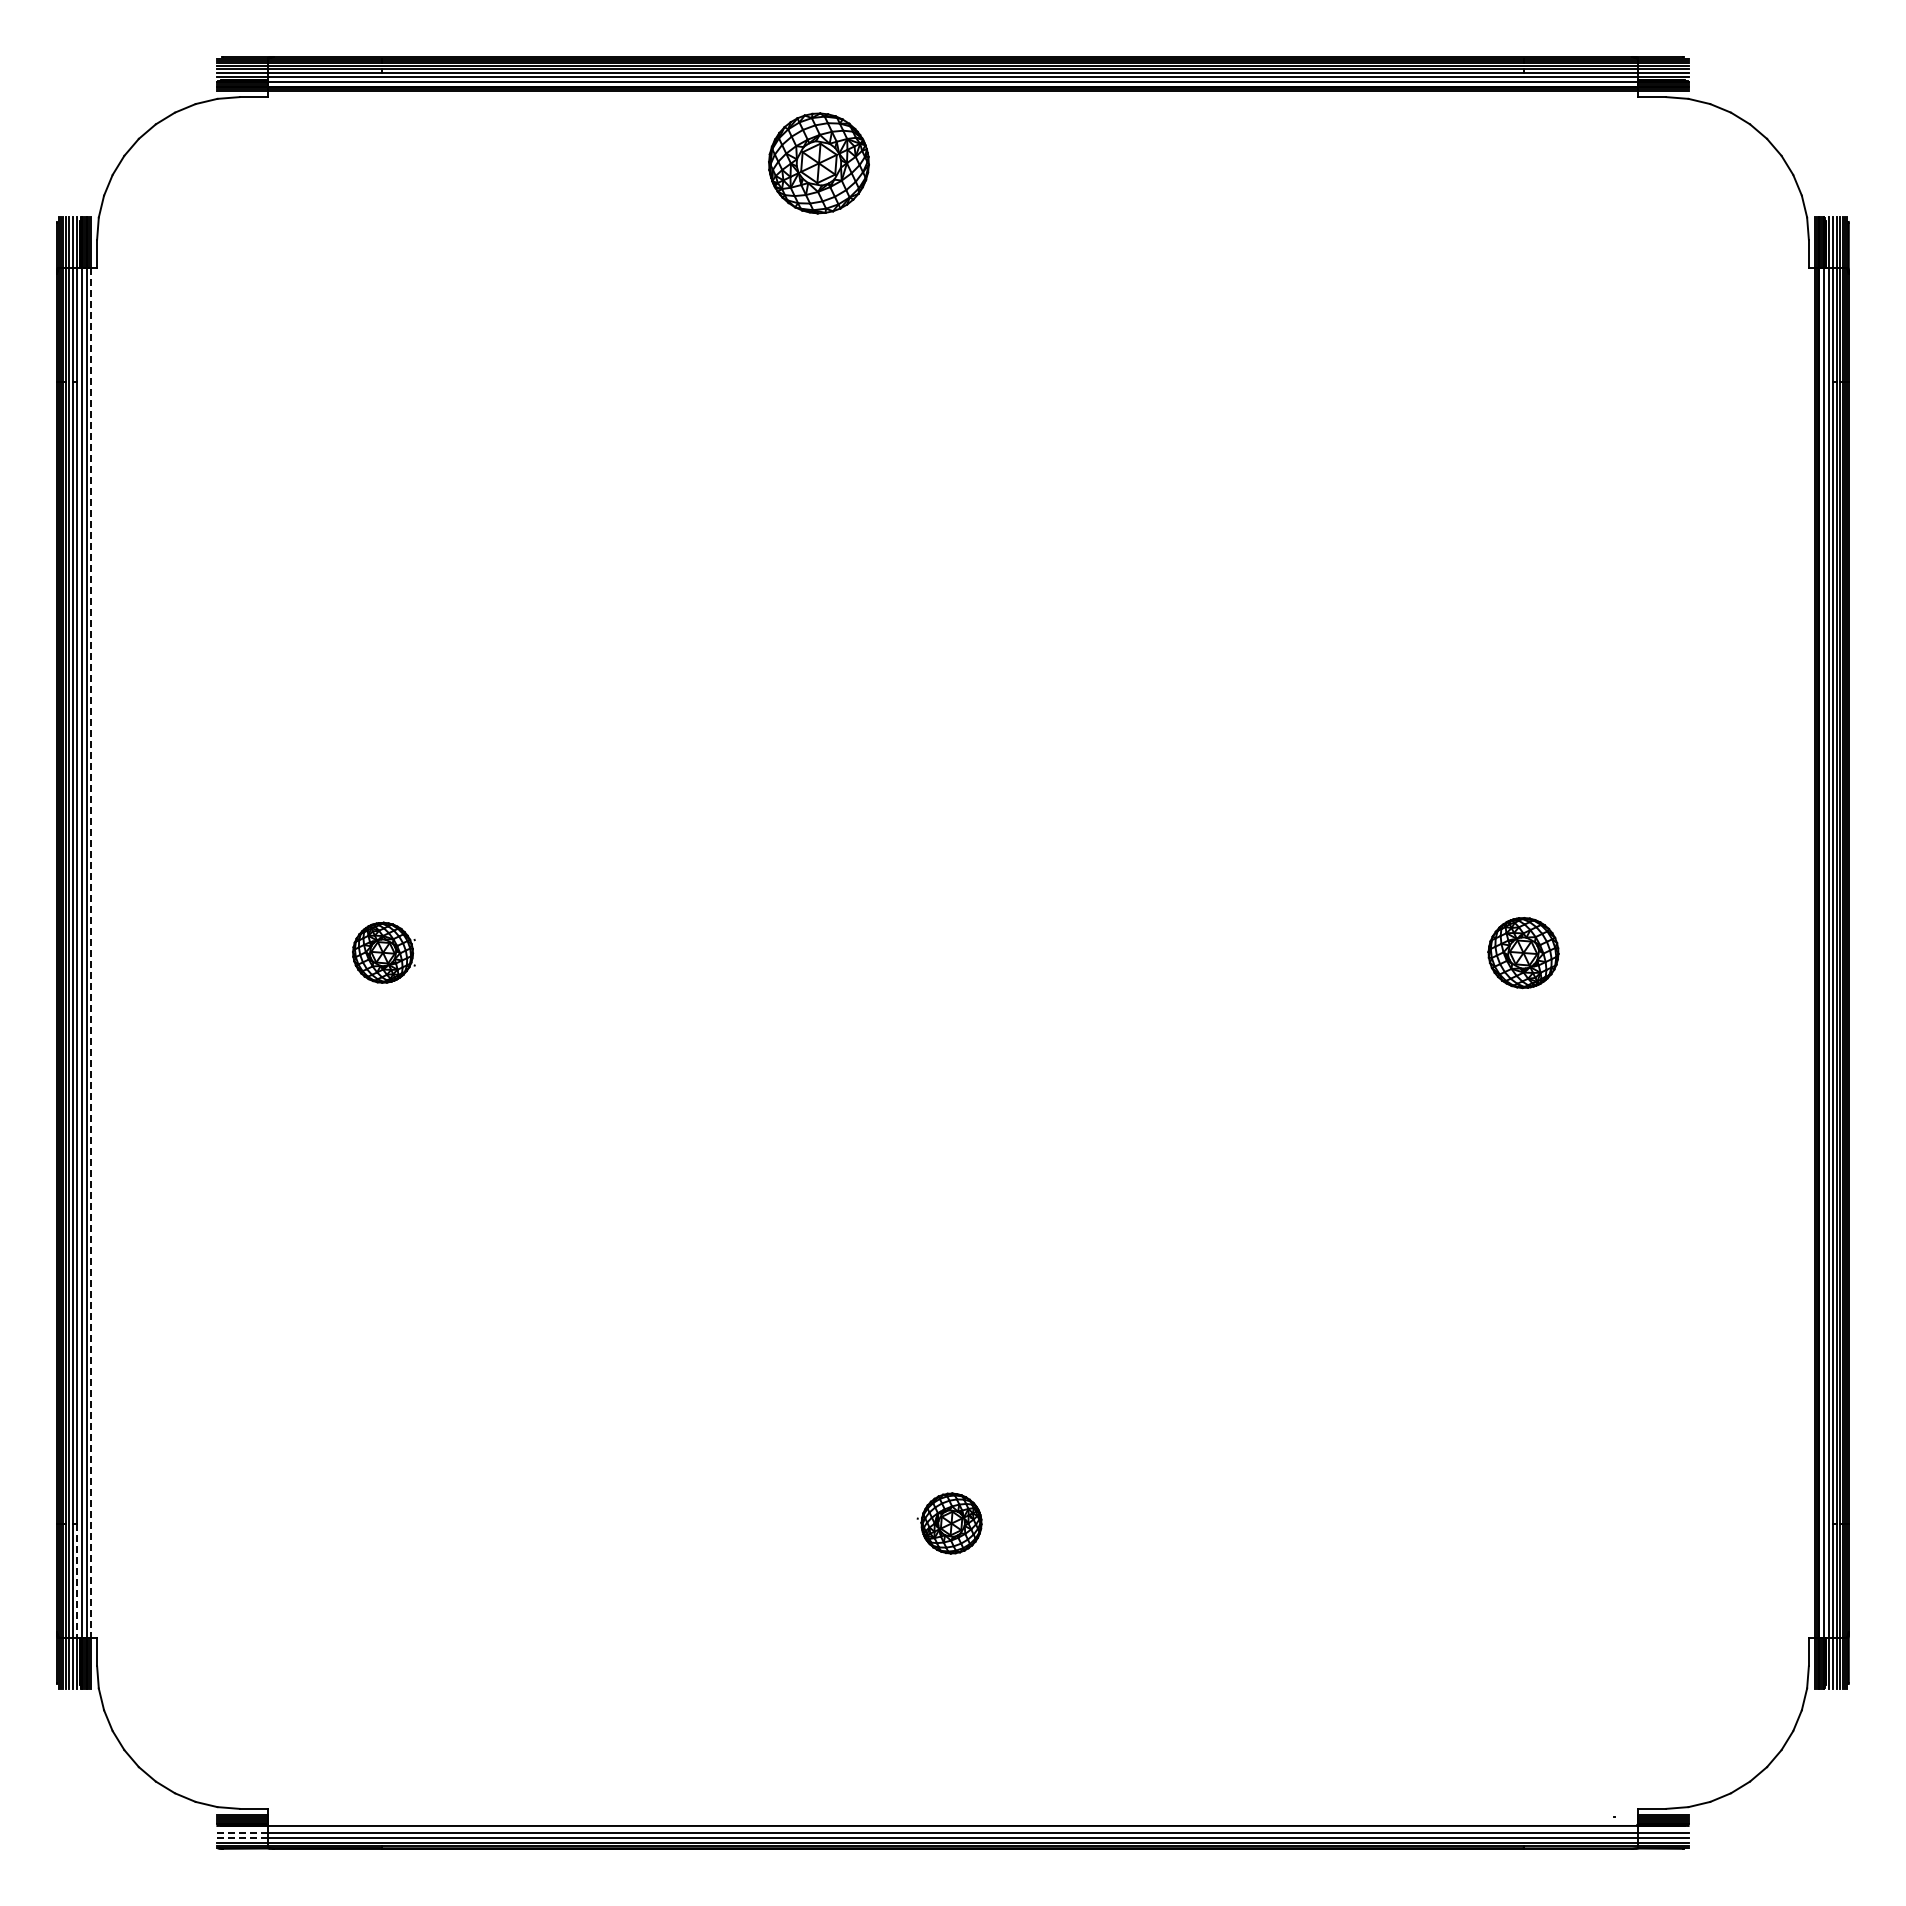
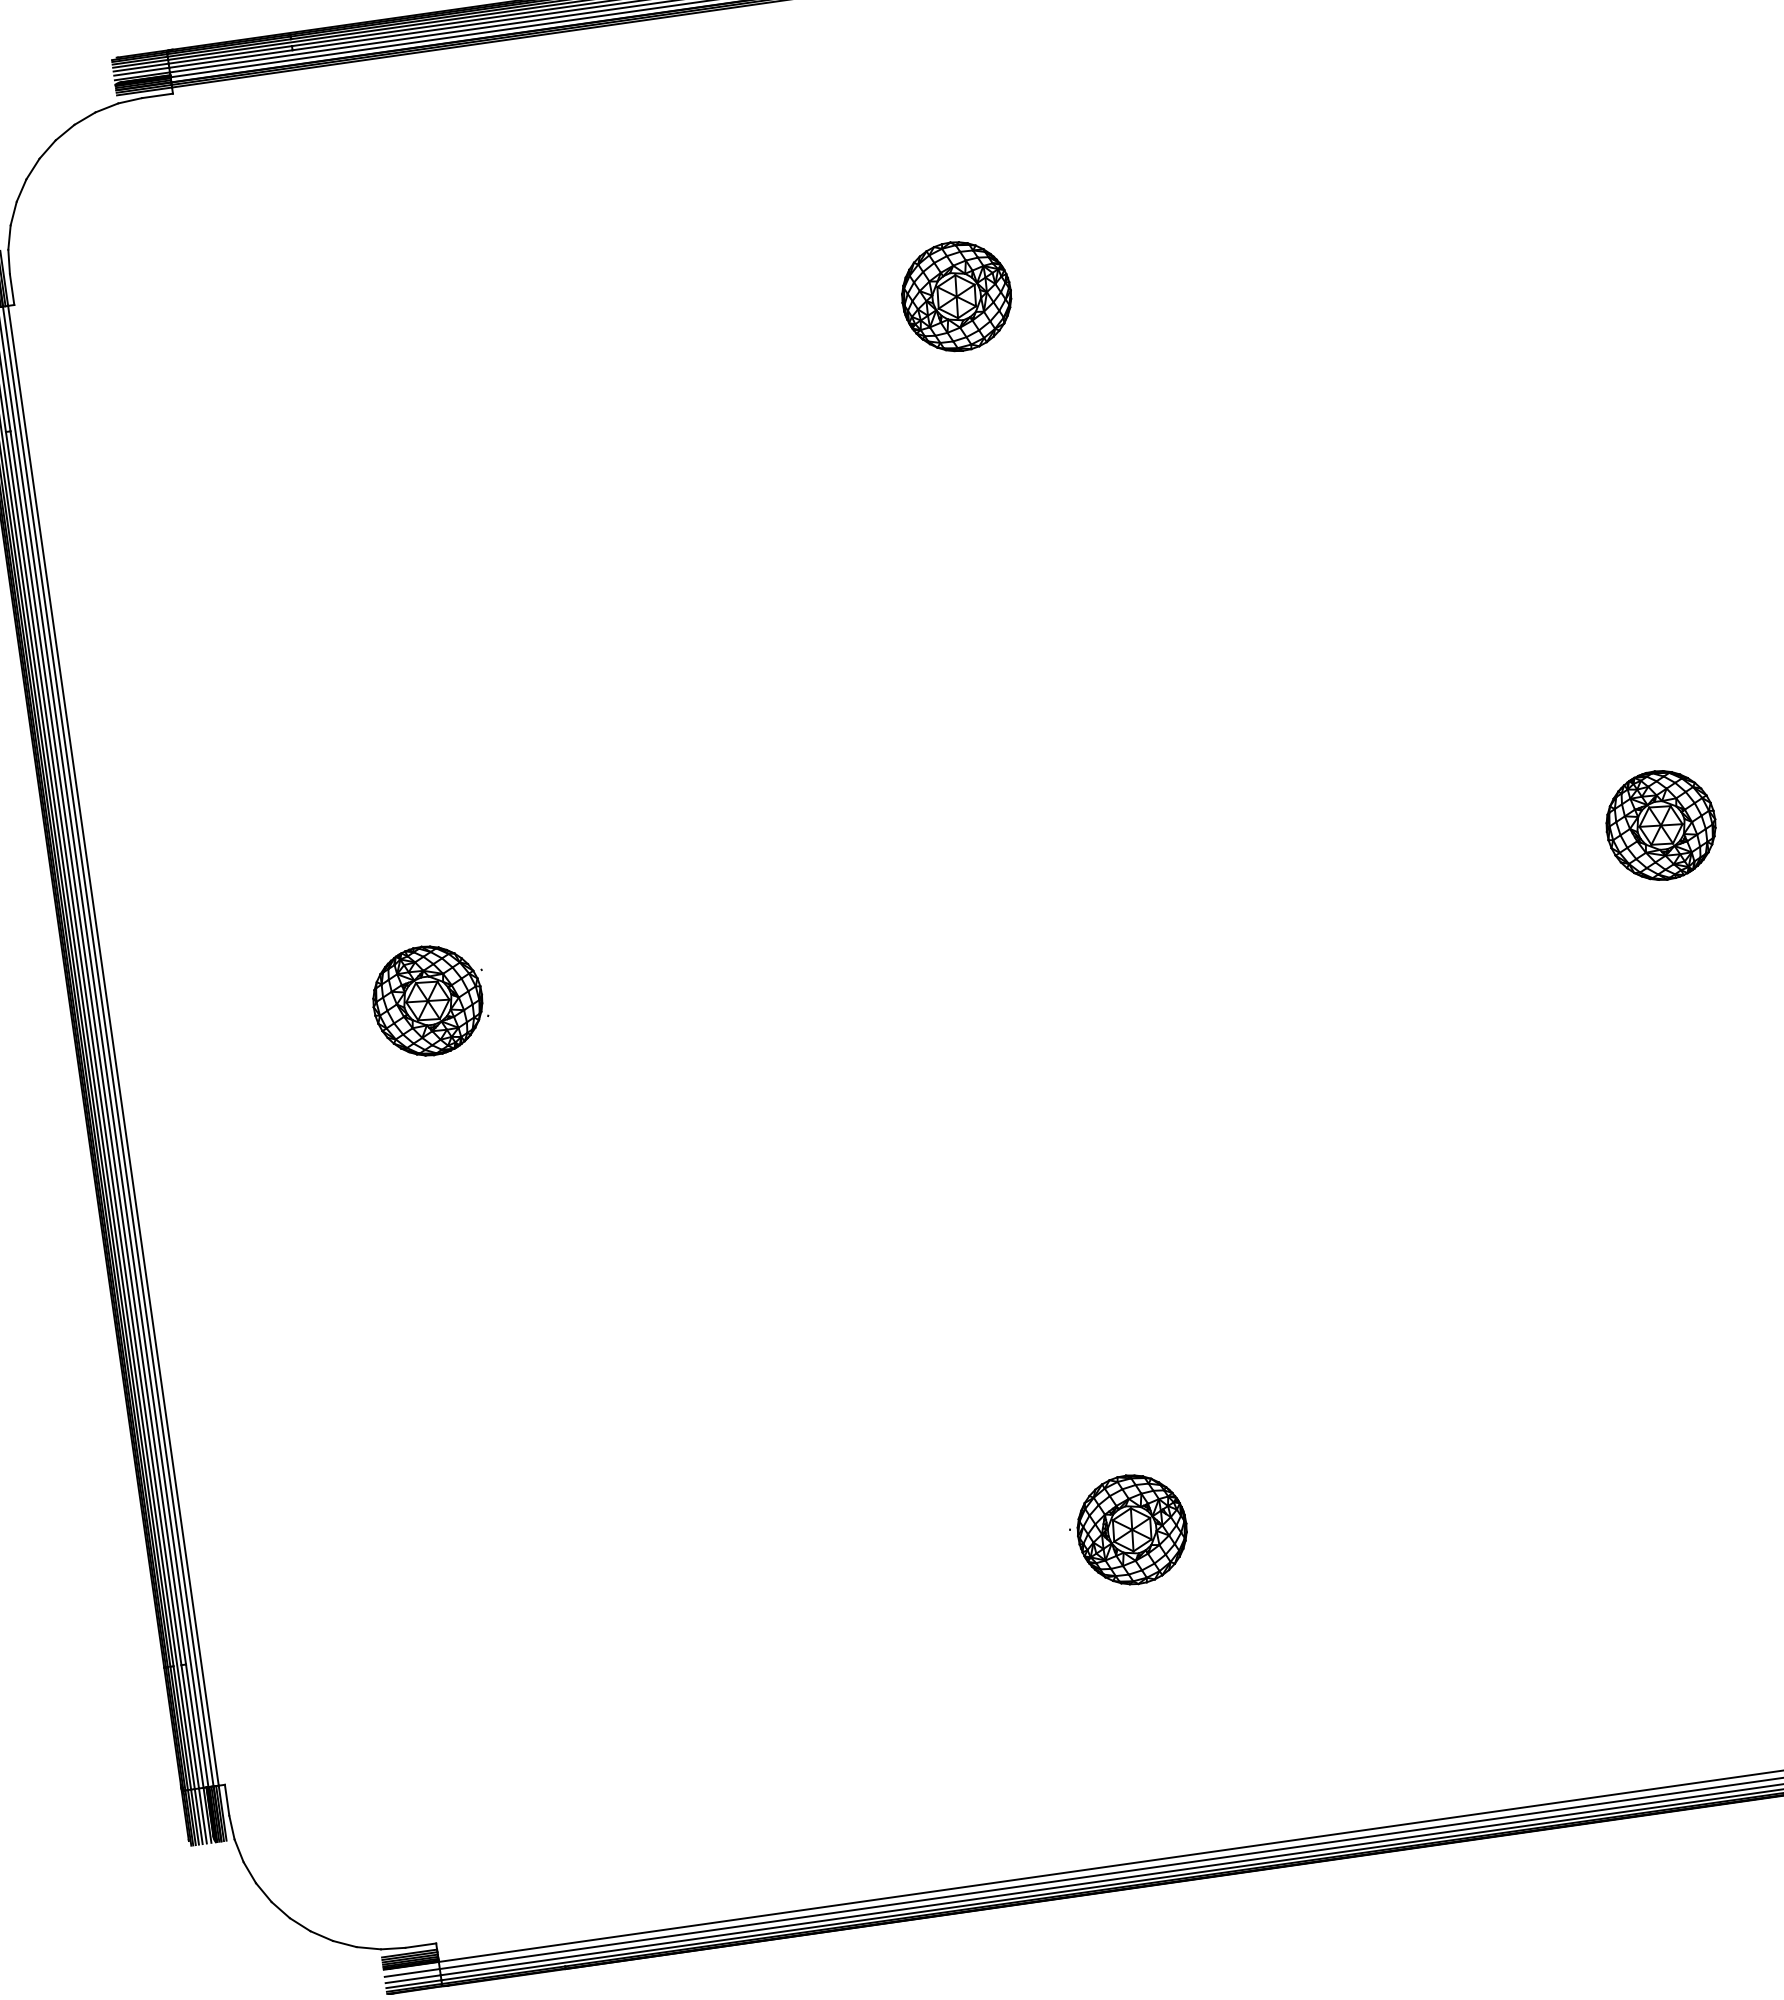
part: (818, 163) -> (956, 296), moved
line: (91, 952) -> (113, 1045), dashed -> solid
part: (383, 952) -> (429, 1000), size x1.67
part: (1523, 952) -> (1660, 825), size x1.43
part: (949, 1523) -> (1128, 1530), size x1.67
line: (77, 1581) -> (195, 1727), dashed -> solid
line: (243, 1832) -> (413, 1972), dashed -> solid
line: (243, 1838) -> (413, 1979), dashed -> solid

